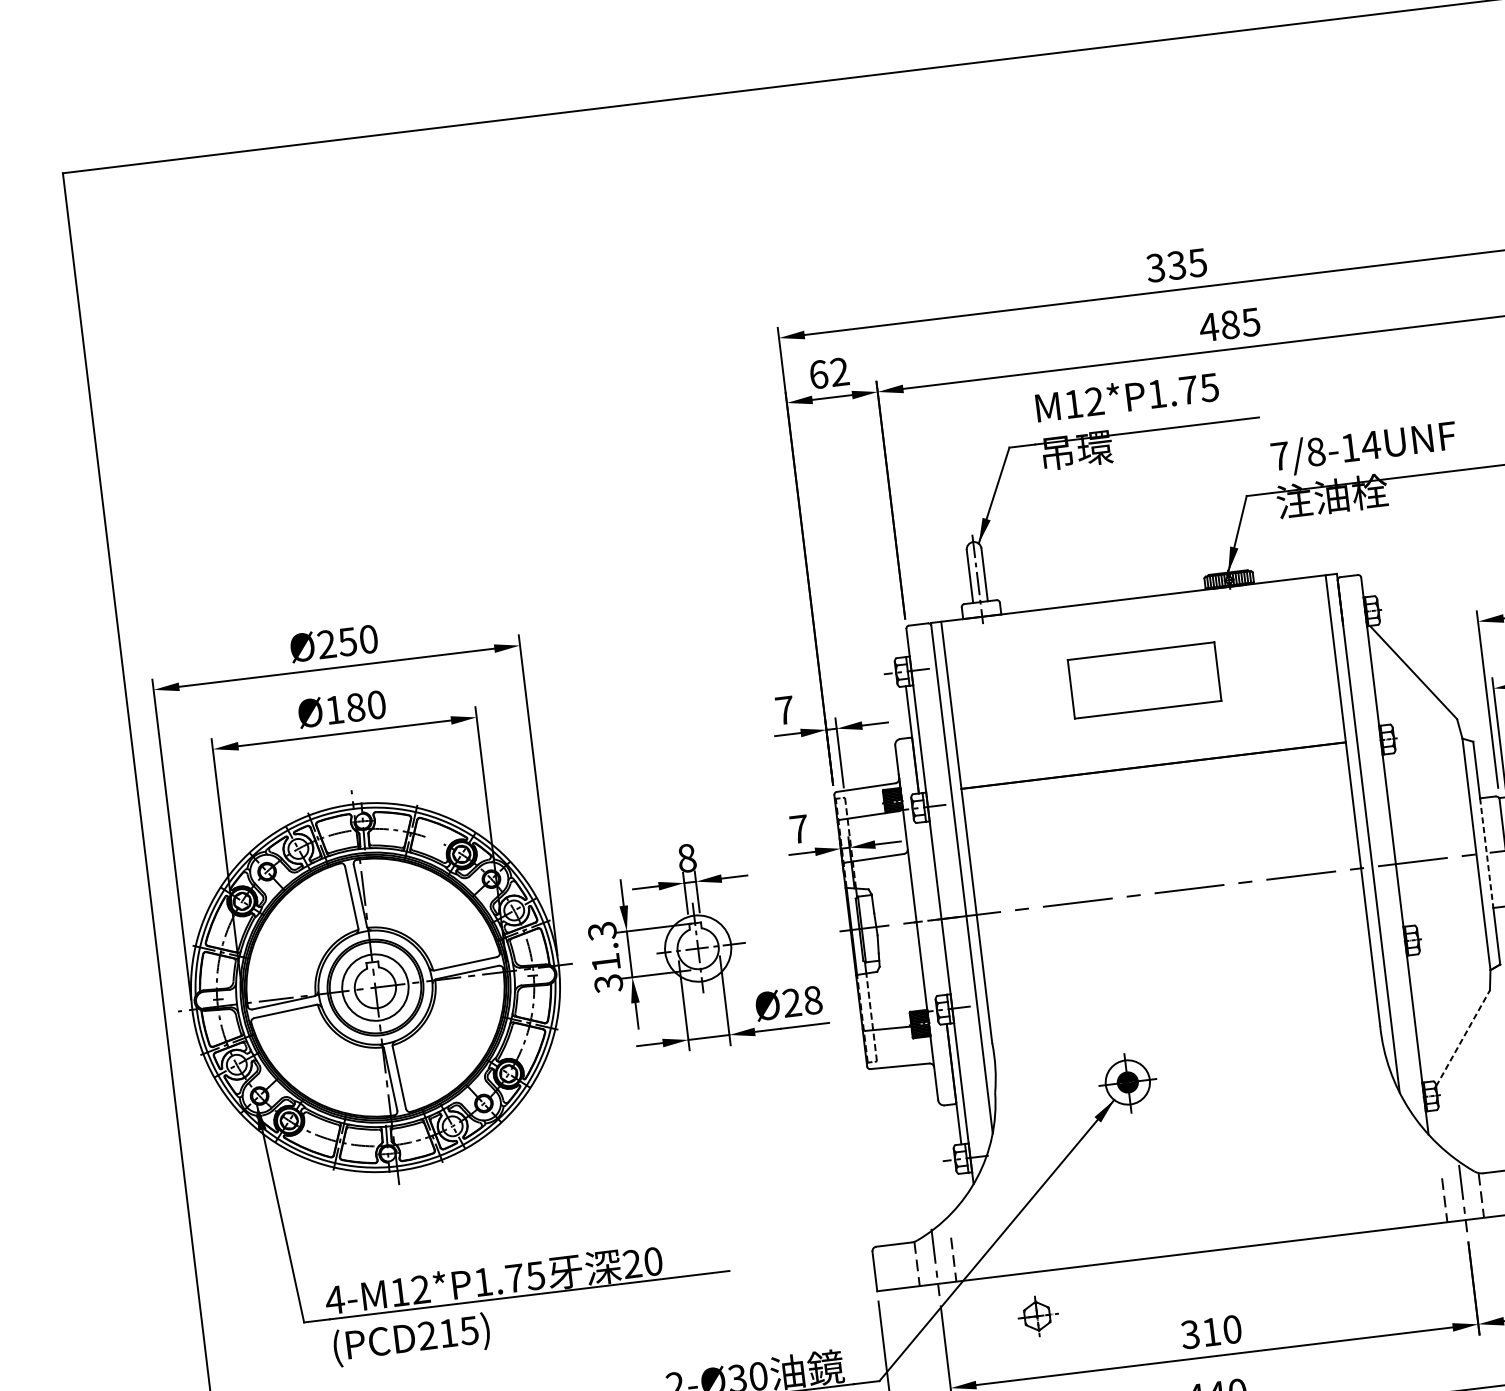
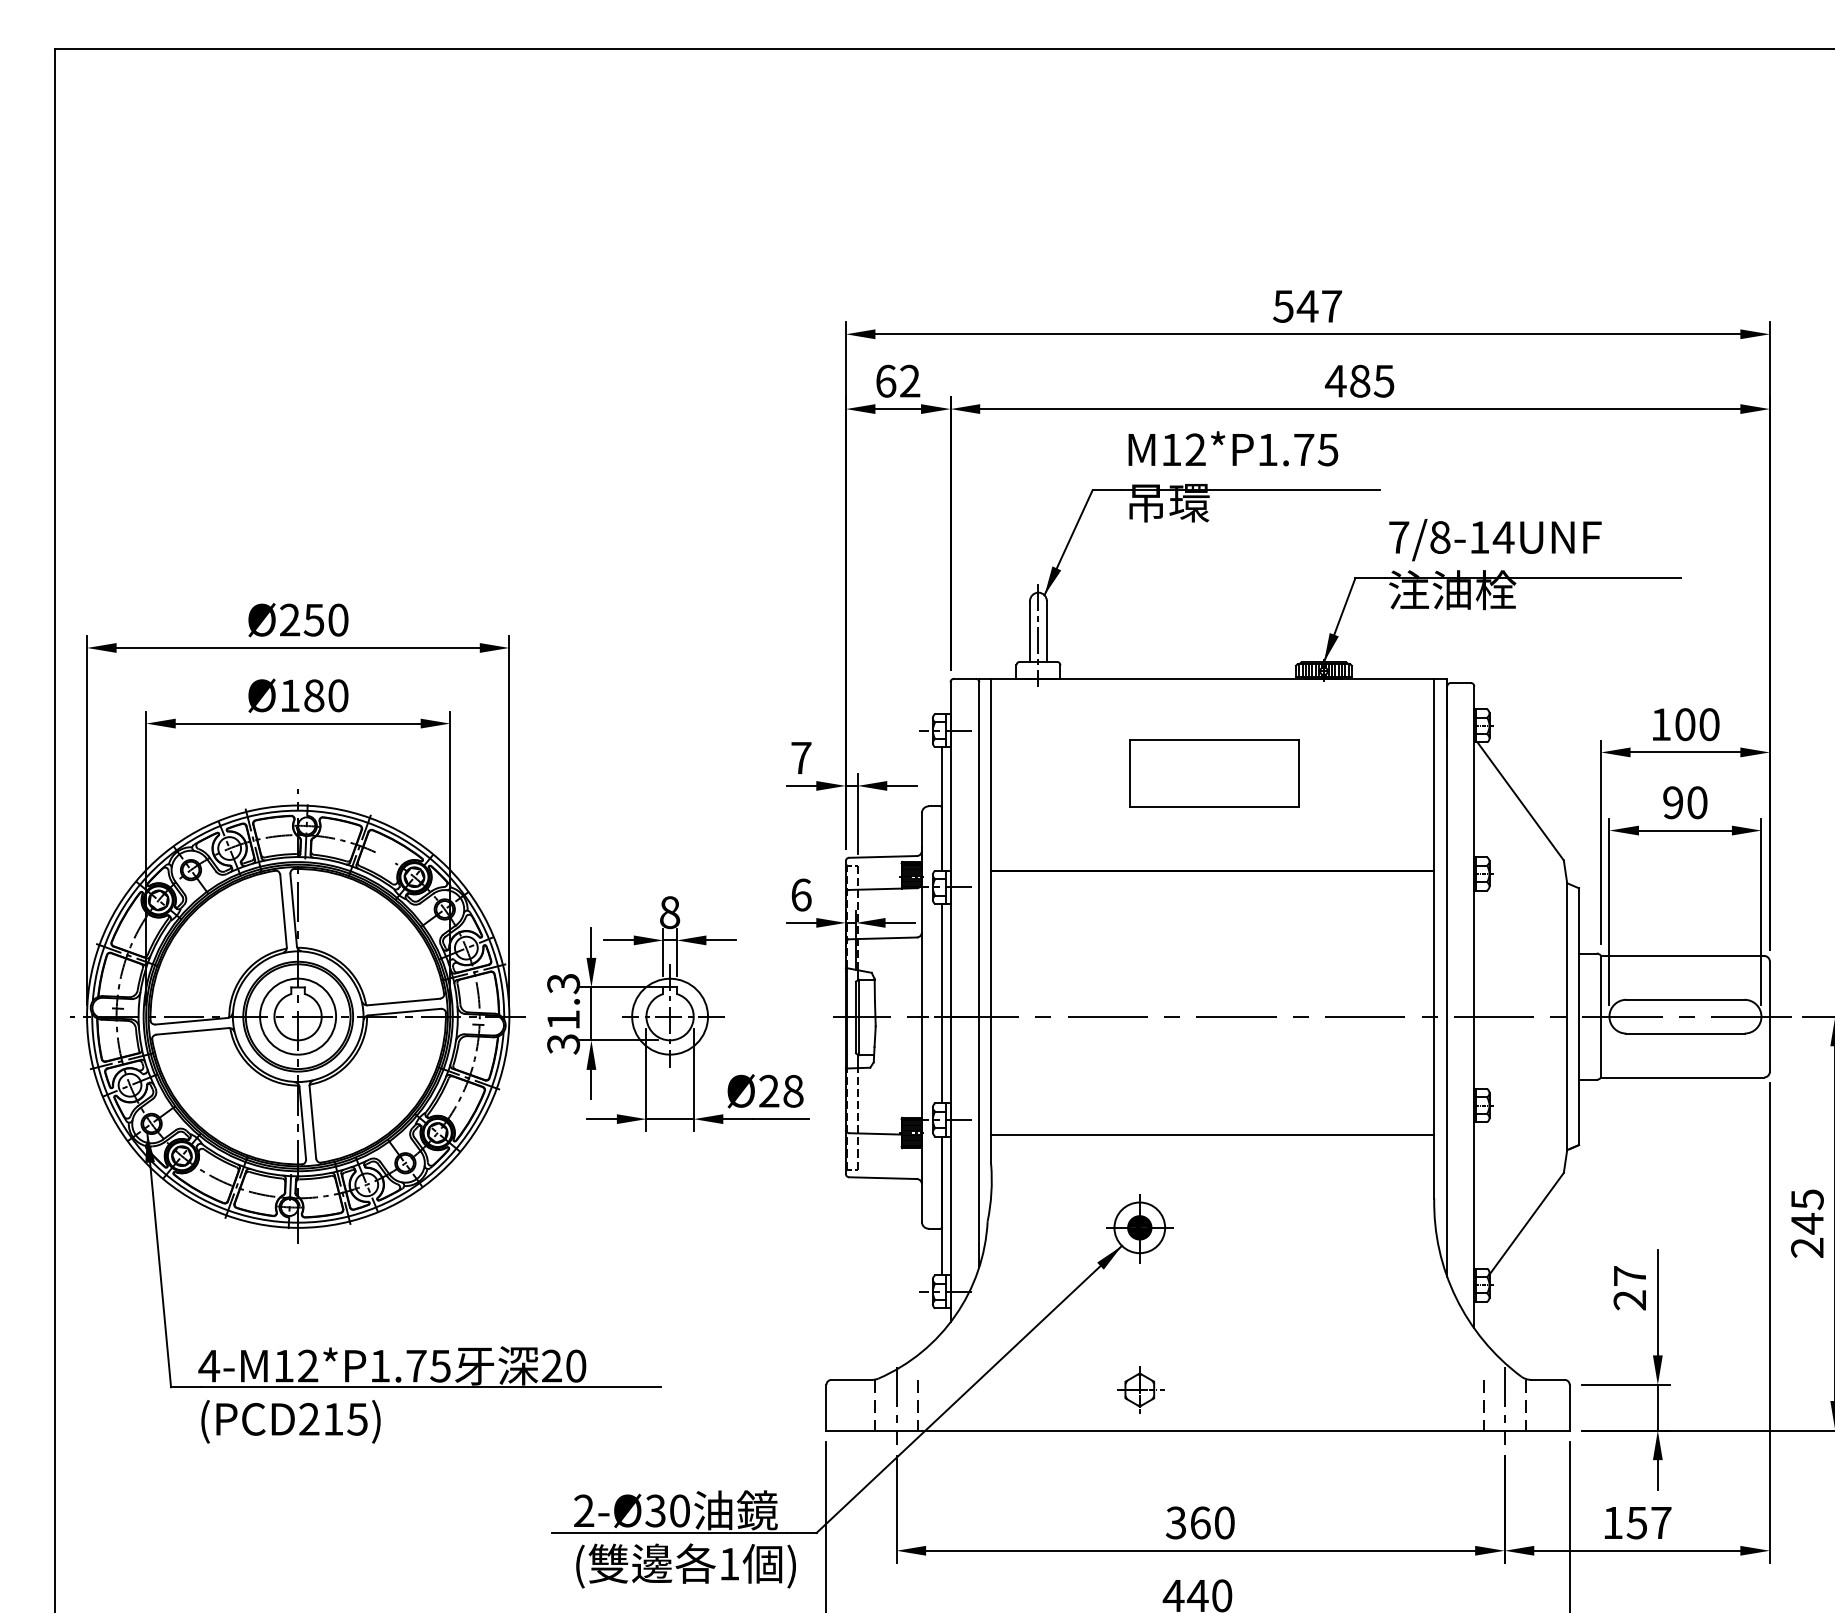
text: (1176, 265) -> (1307, 306), 335 -> 547
text: (799, 828) -> (801, 894), 7 -> 6
line: (1487, 853) -> (1579, 1017), dashed -> solid
line: (933, 908) -> (942, 1003), added
line: (1181, 993) -> (1212, 1134), added
line: (1462, 1038) -> (1526, 1223), dashed -> solid
part: (1037, 1315) -> (1140, 1389), moved
text: (1211, 1331) -> (1200, 1522), 310 -> 360

